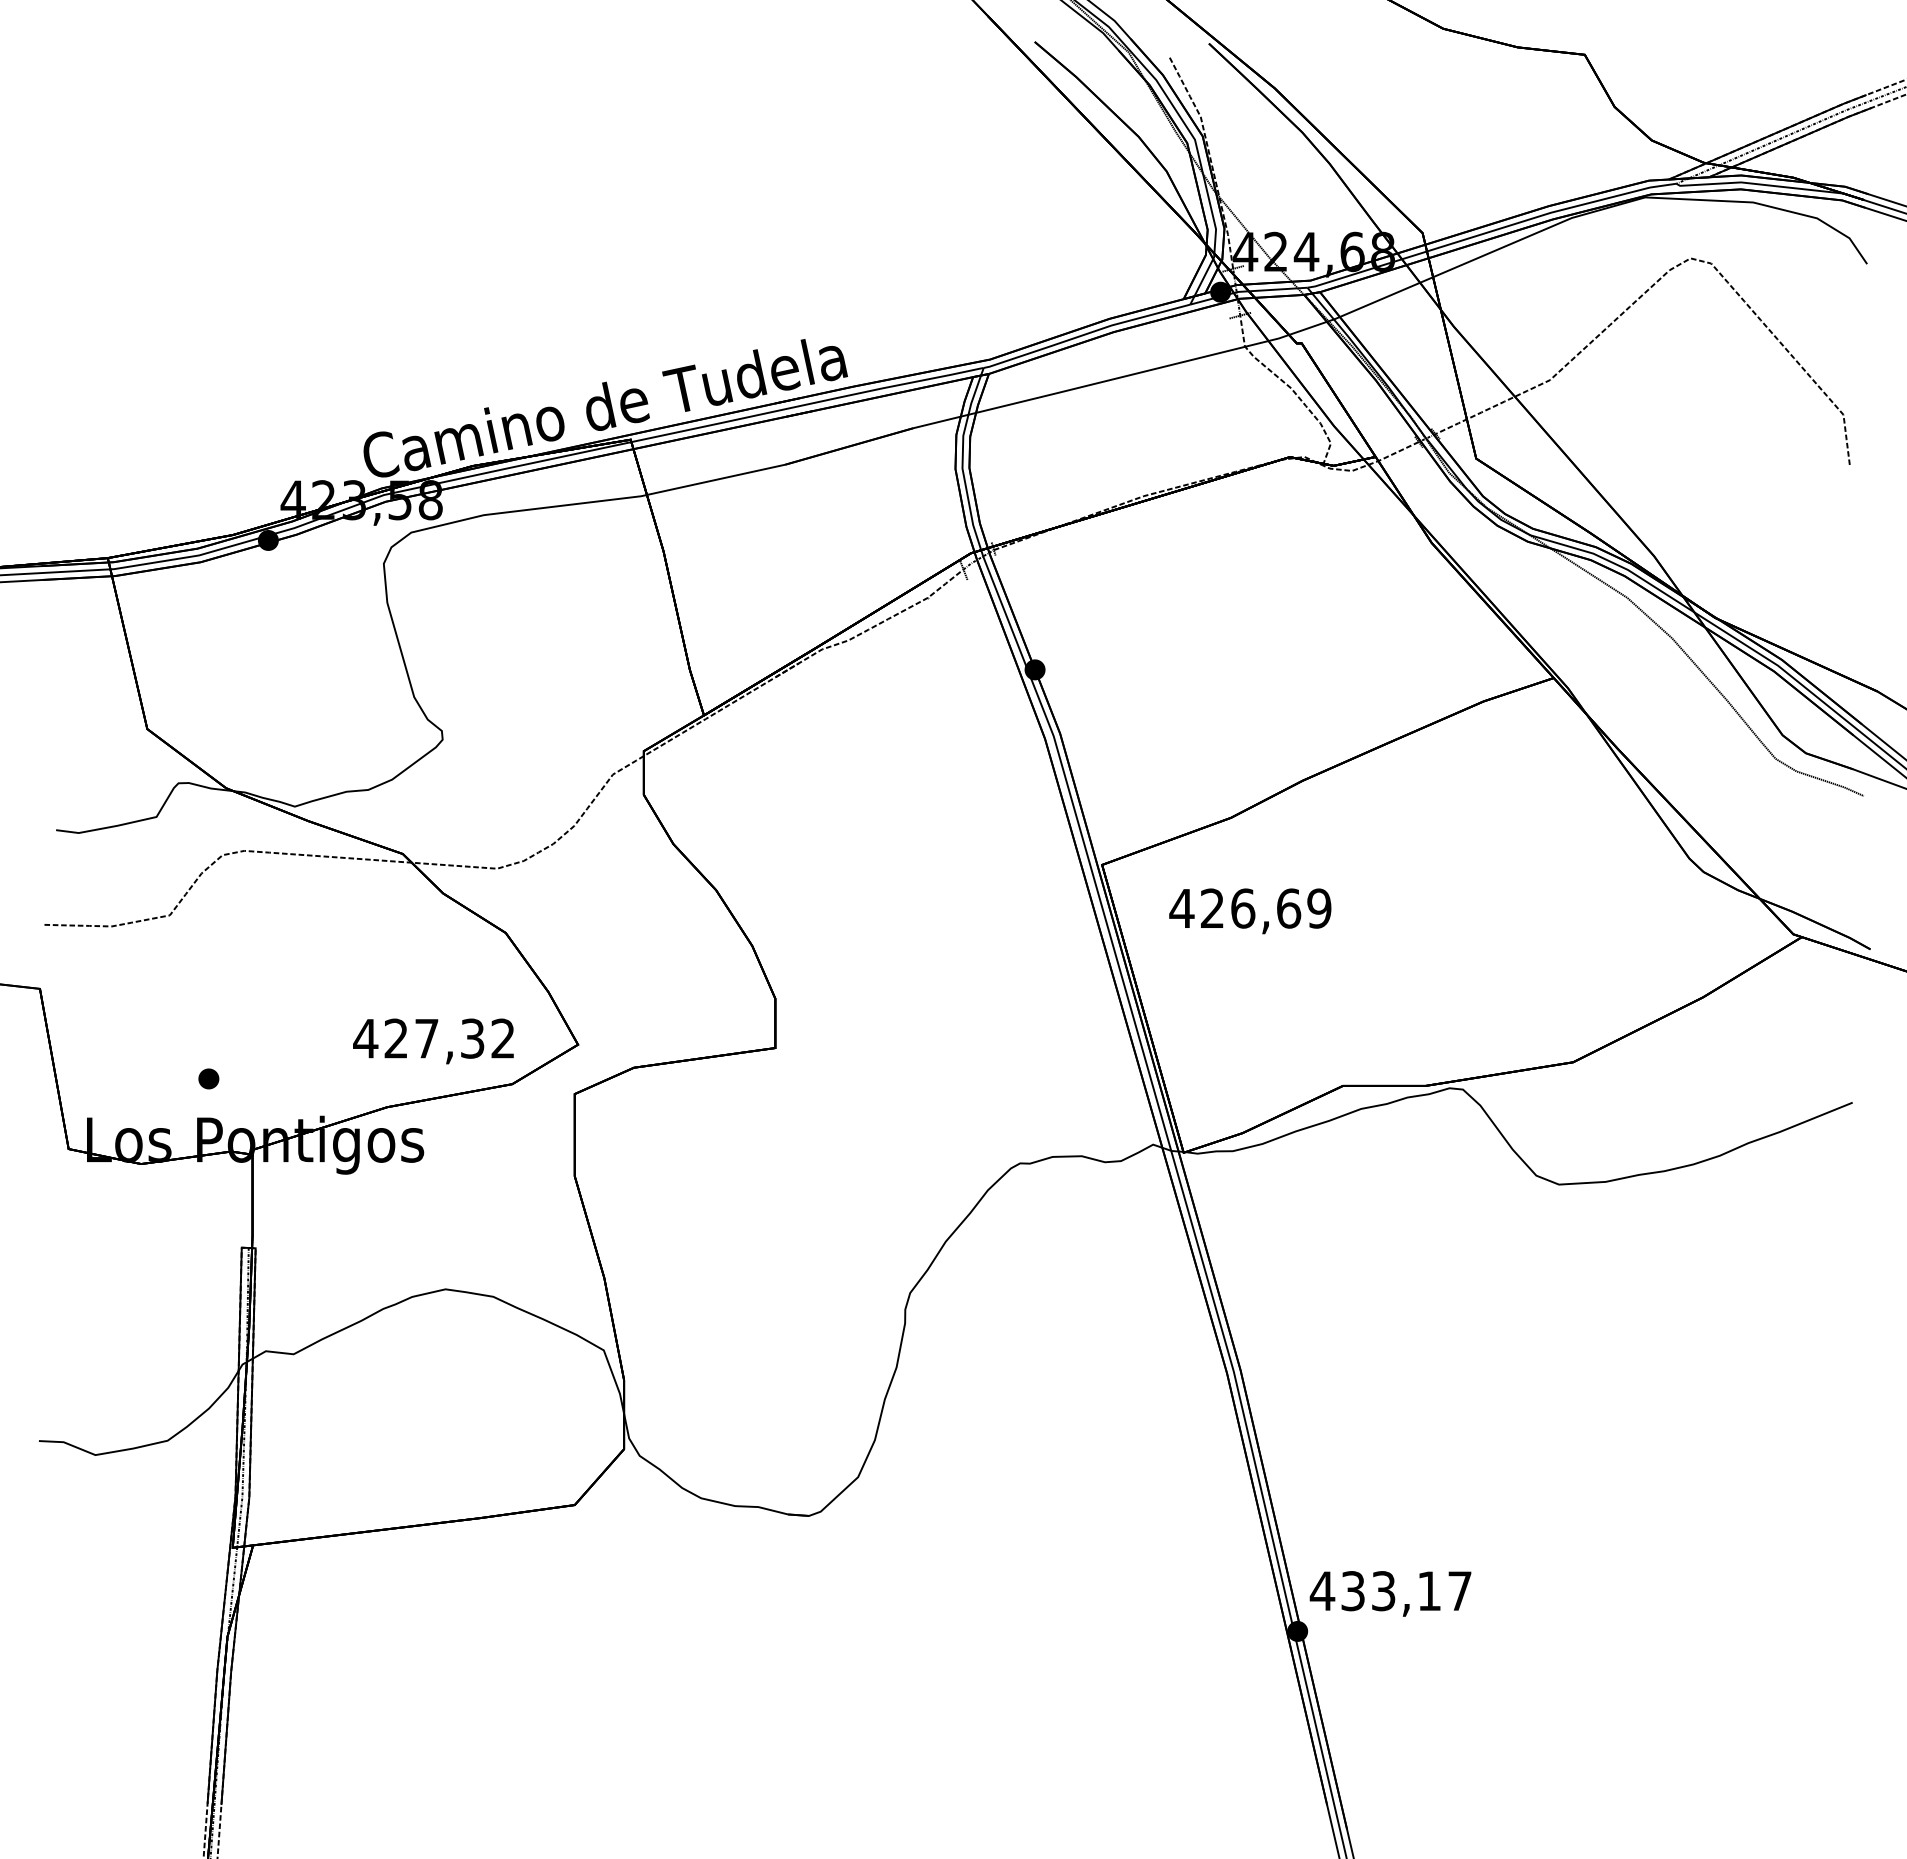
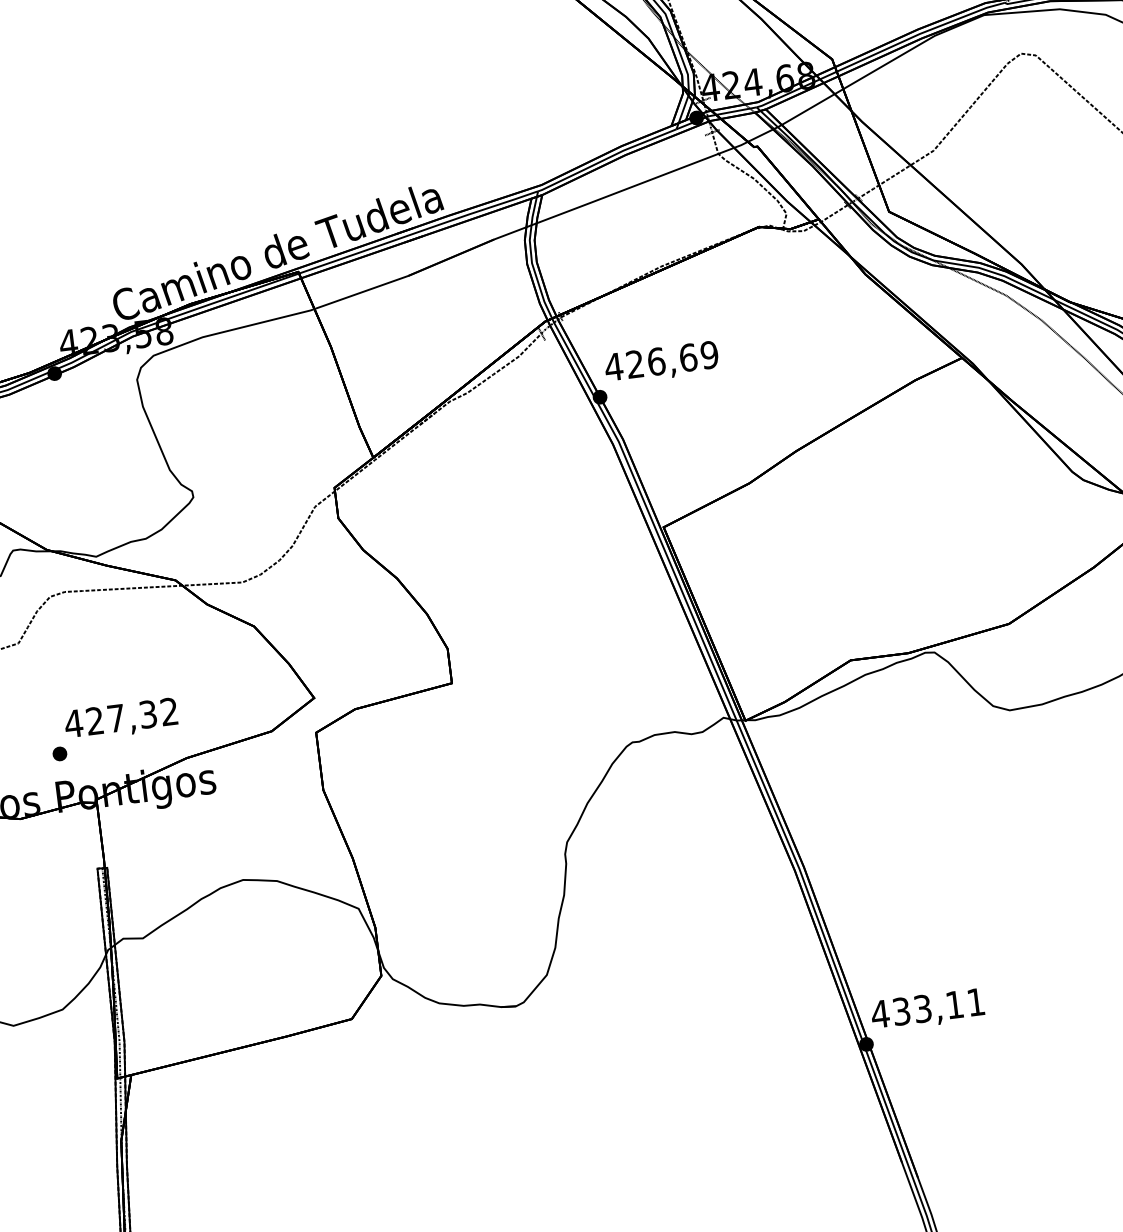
text: (1250, 911) -> (661, 363), moved
text: (433, 1041) -> (121, 719), moved
text: (1459, 1590) -> (975, 1001), 433,17 -> 433,11

